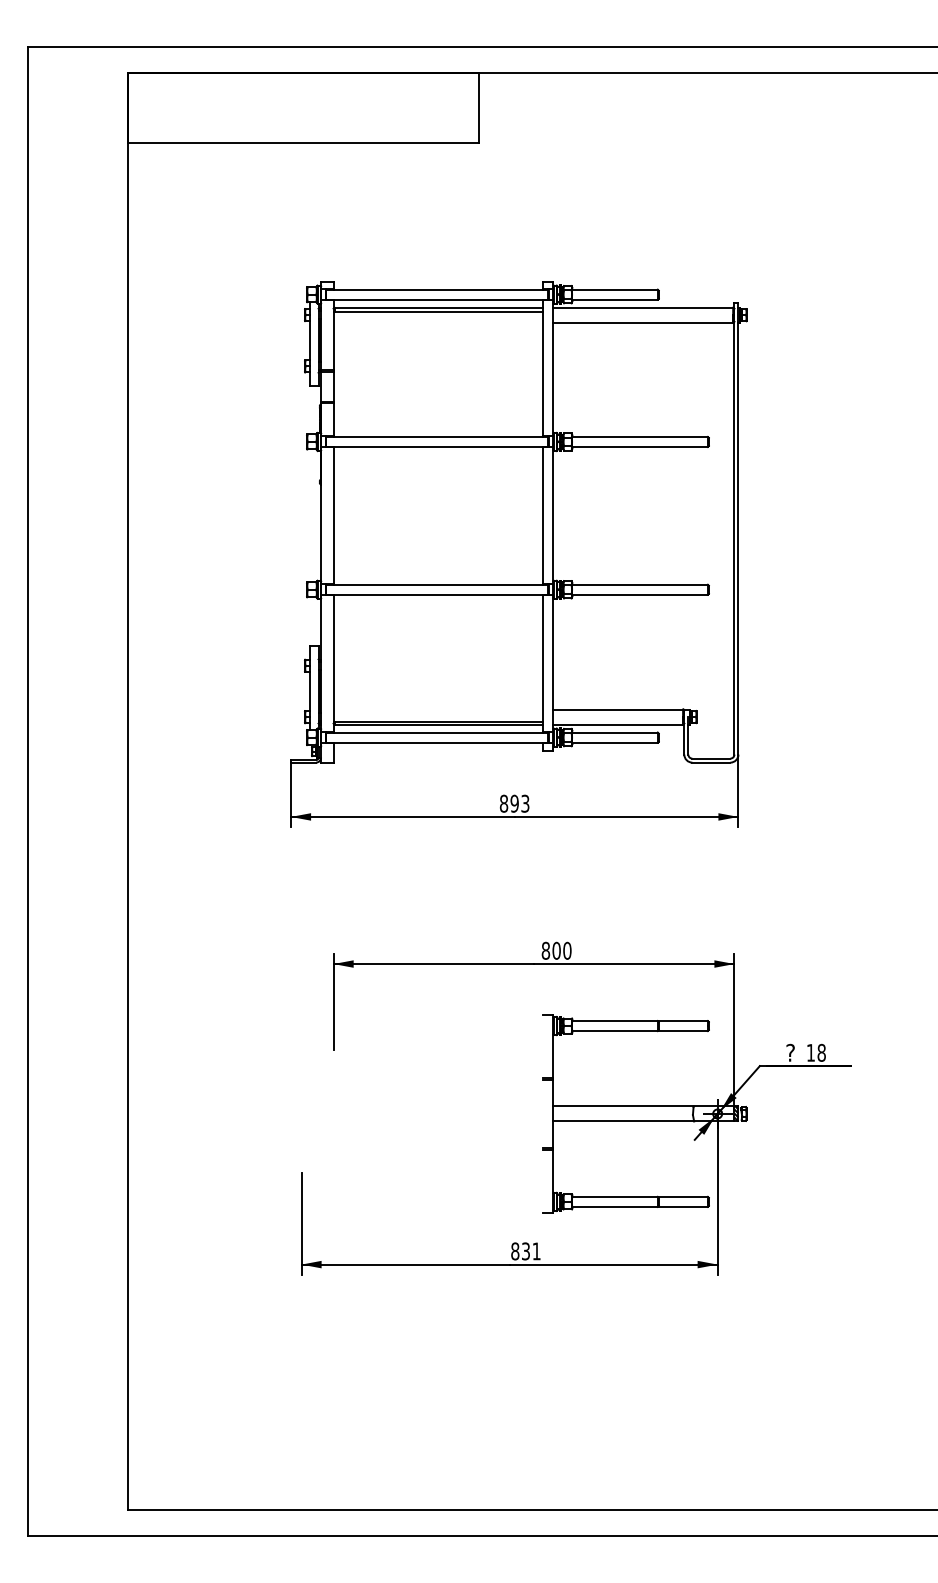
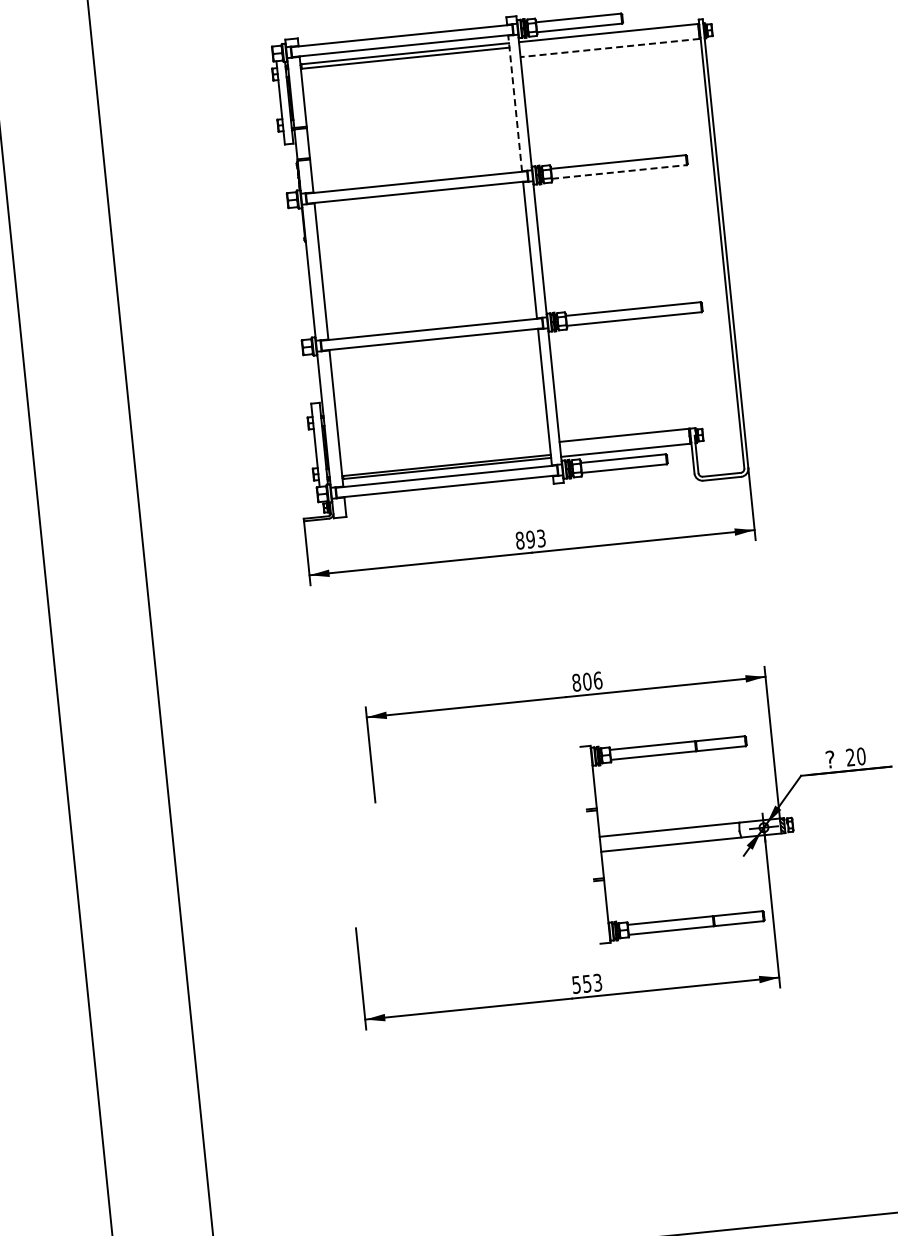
line: (642, 322) -> (609, 47), solid -> dashed
line: (543, 368) -> (515, 103), solid -> dashed
line: (640, 446) -> (619, 171), solid -> dashed
text: (567, 950) -> (598, 680), 800 -> 806
text: (815, 1052) -> (855, 756), 18 -> 20
text: (525, 1251) -> (586, 983), 831 -> 553

